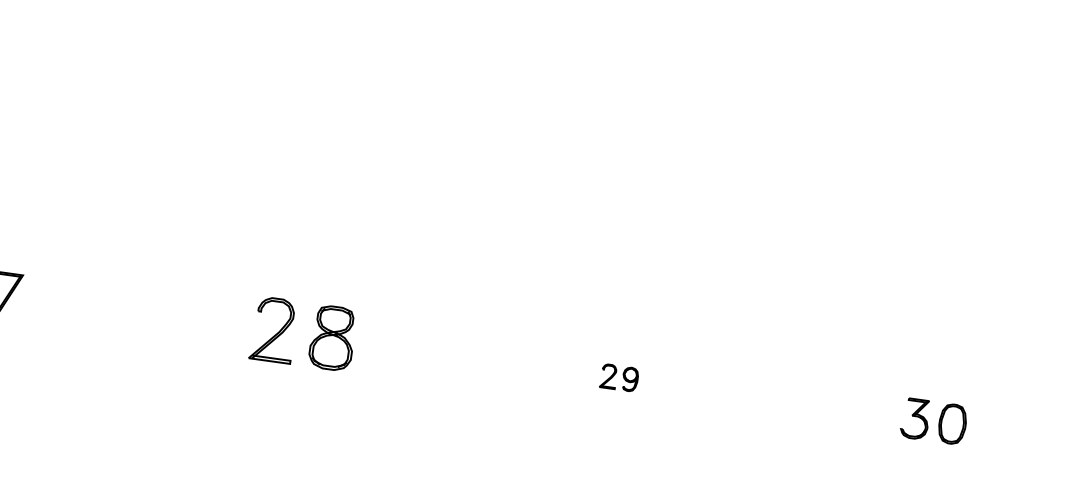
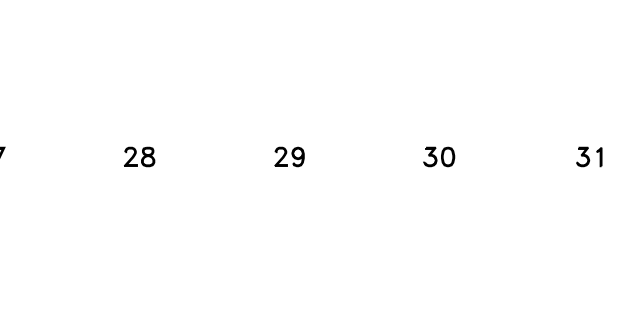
part: (304, 333) -> (139, 156), size x0.62
part: (619, 376) -> (289, 156), size x1.67

